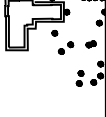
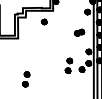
part: (65, 47) -> (54, 35), removed
part: (35, 92) -> (25, 79), added

